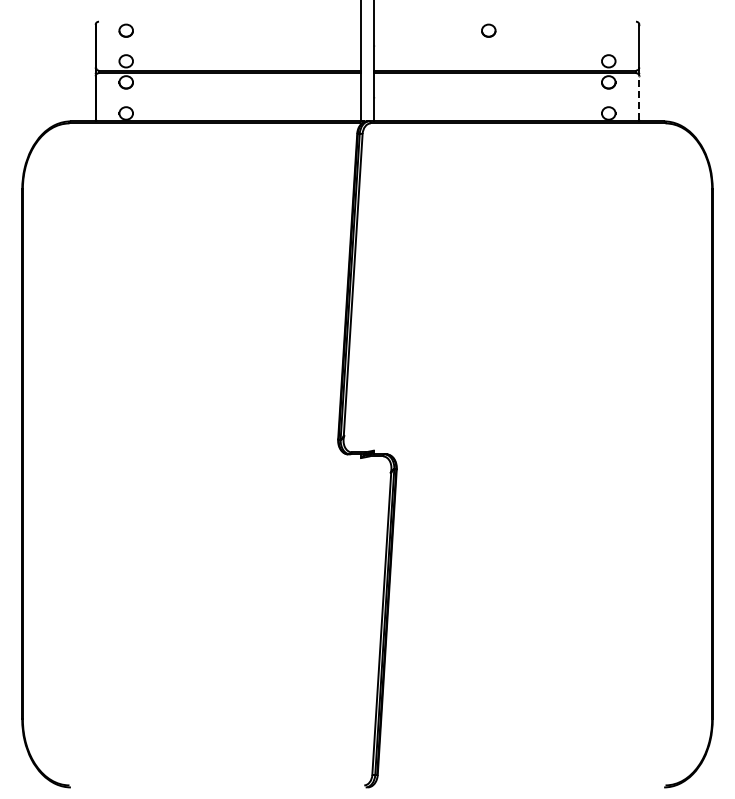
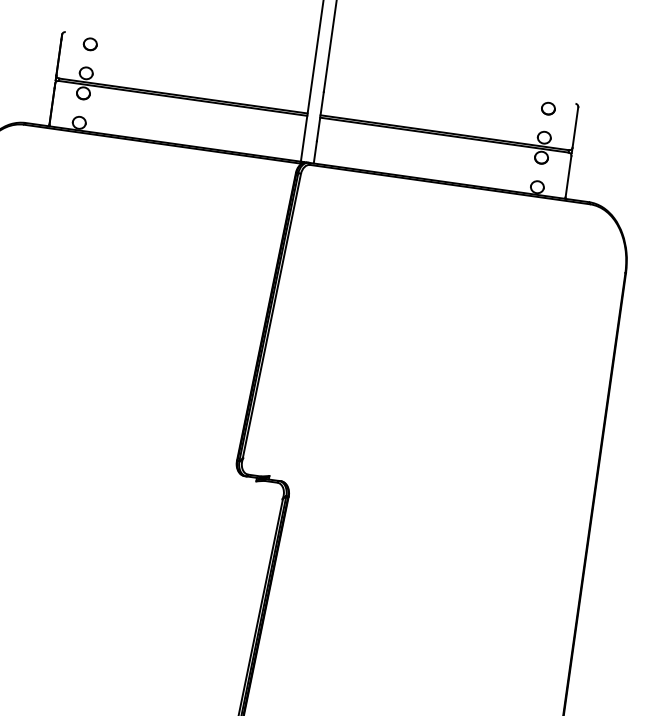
part: (488, 30) -> (548, 108), moved
line: (639, 98) -> (568, 177), dashed -> solid

